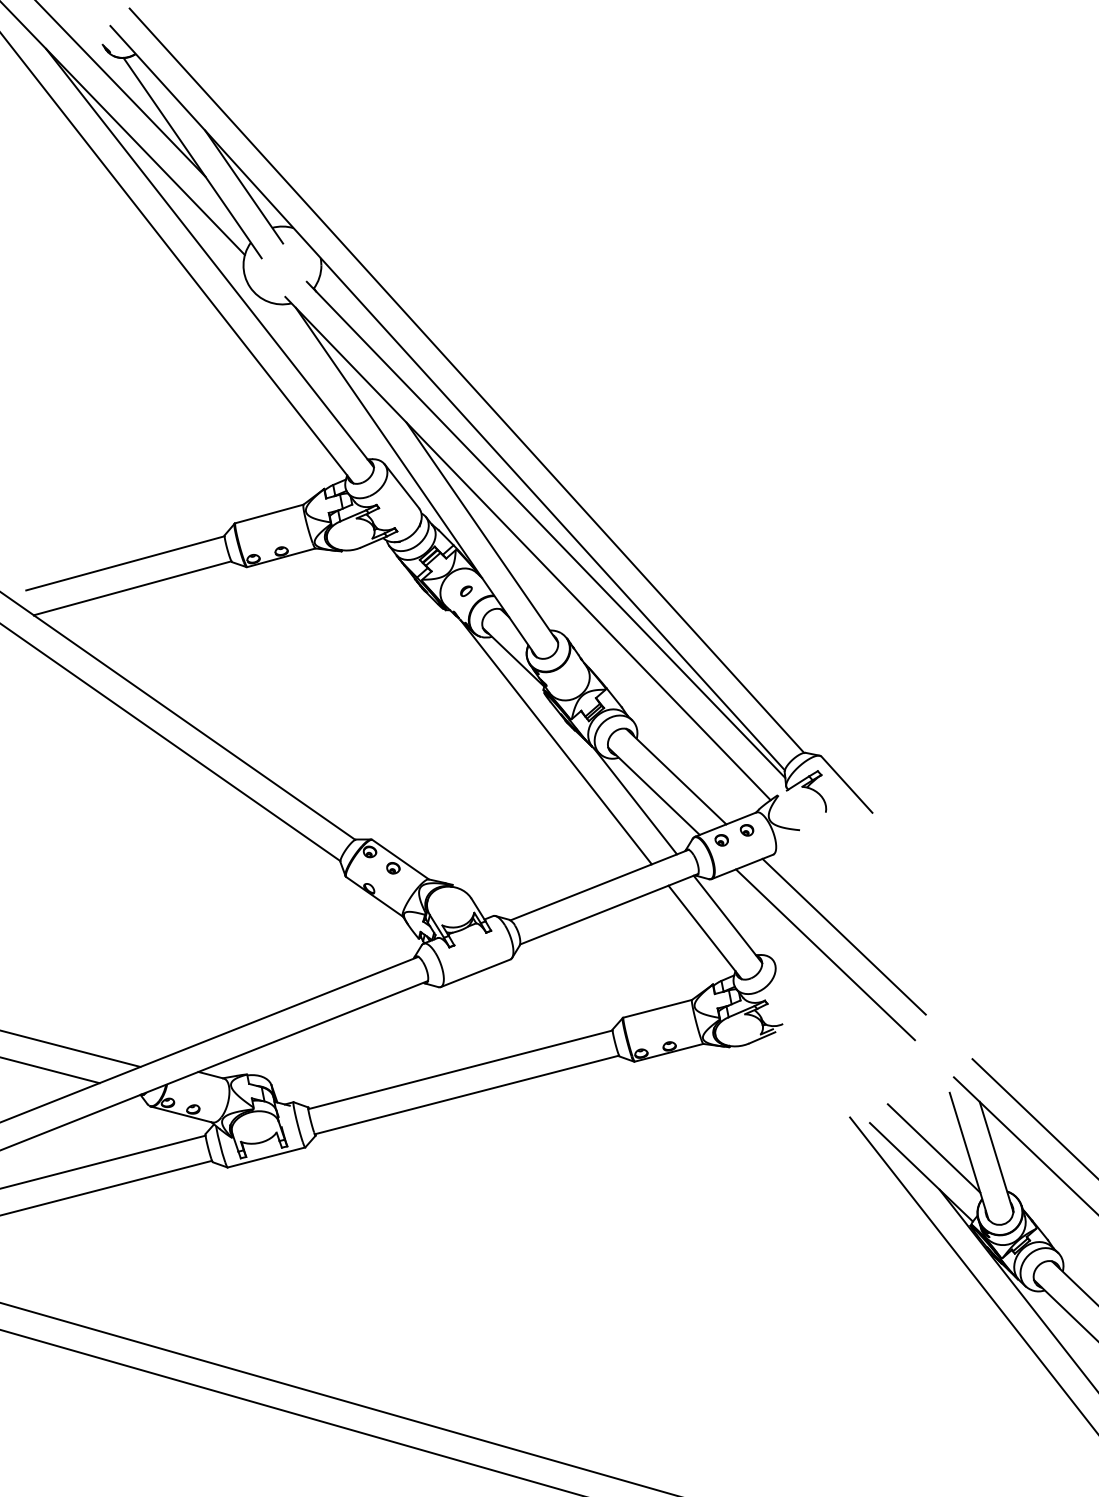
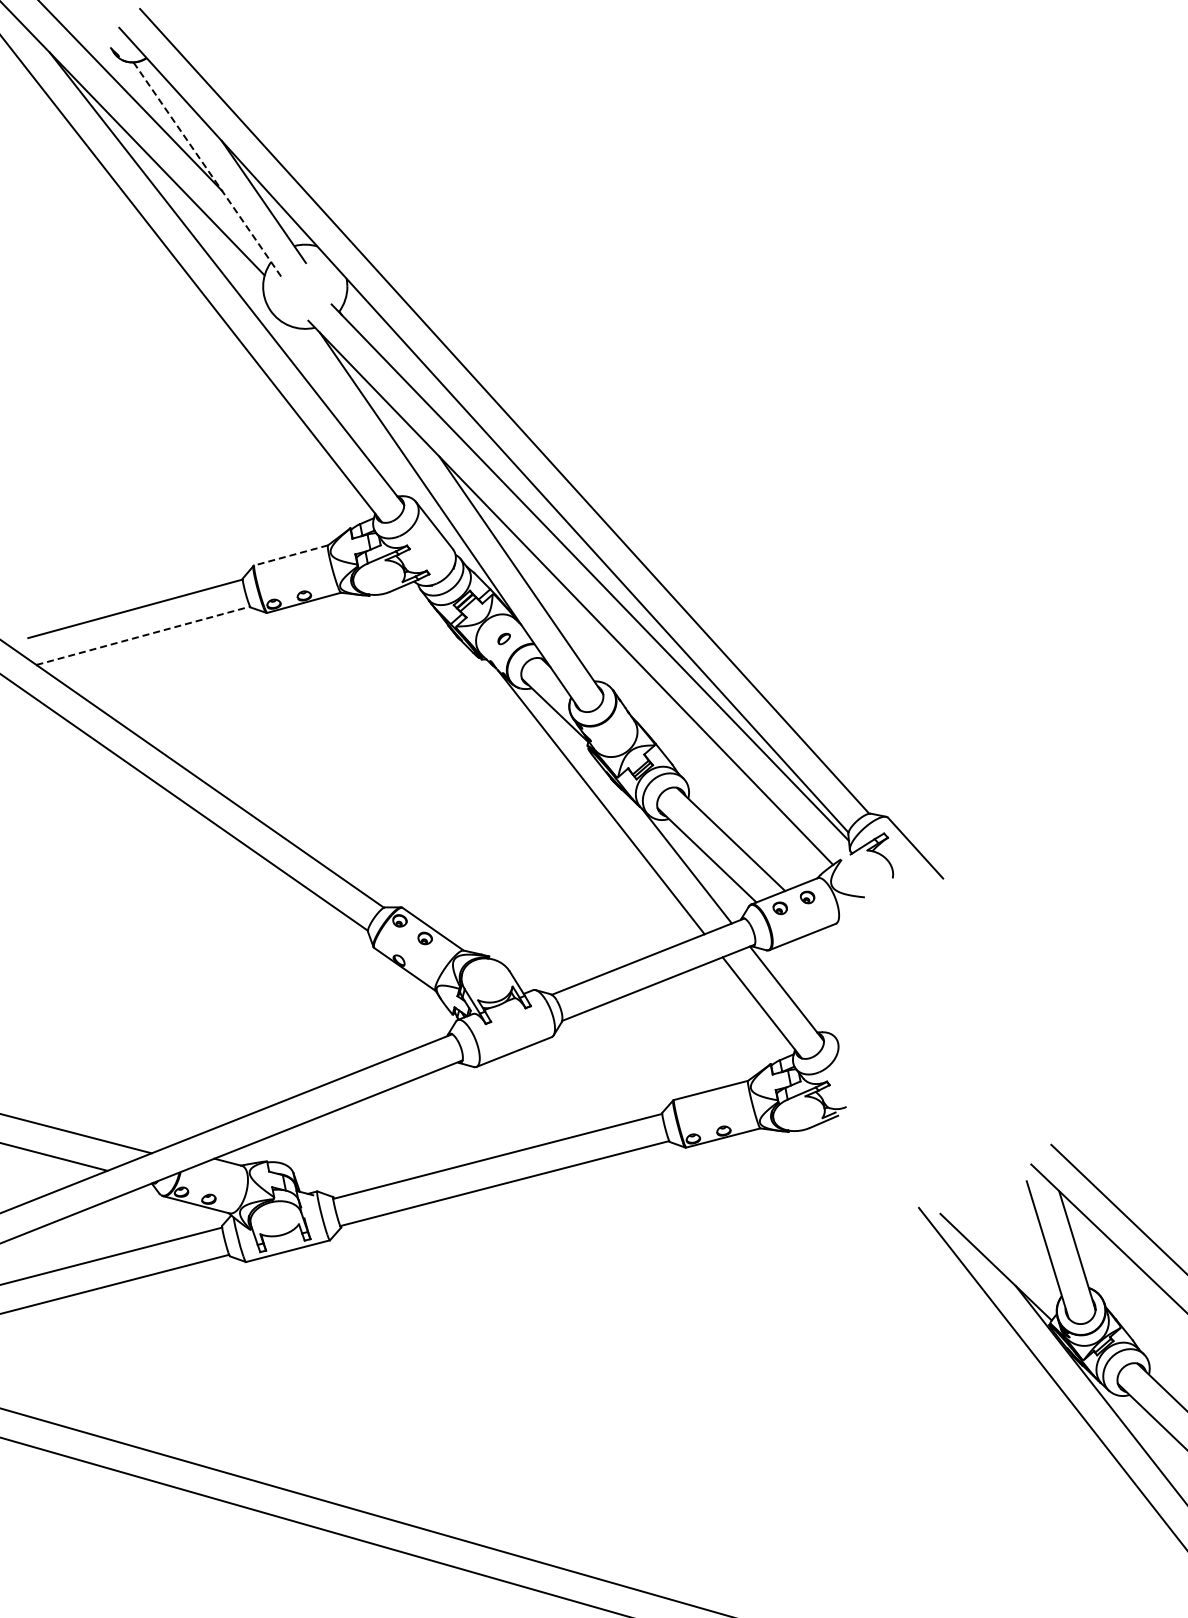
line: (192, 158) -> (208, 171), solid -> dashed
line: (268, 514) -> (290, 555), solid -> dashed
line: (132, 588) -> (143, 635), solid -> dashed
line: (844, 936) -> (912, 1012), removed
line: (825, 954) -> (892, 1031), removed
line: (933, 1148) -> (1009, 1241), removed

